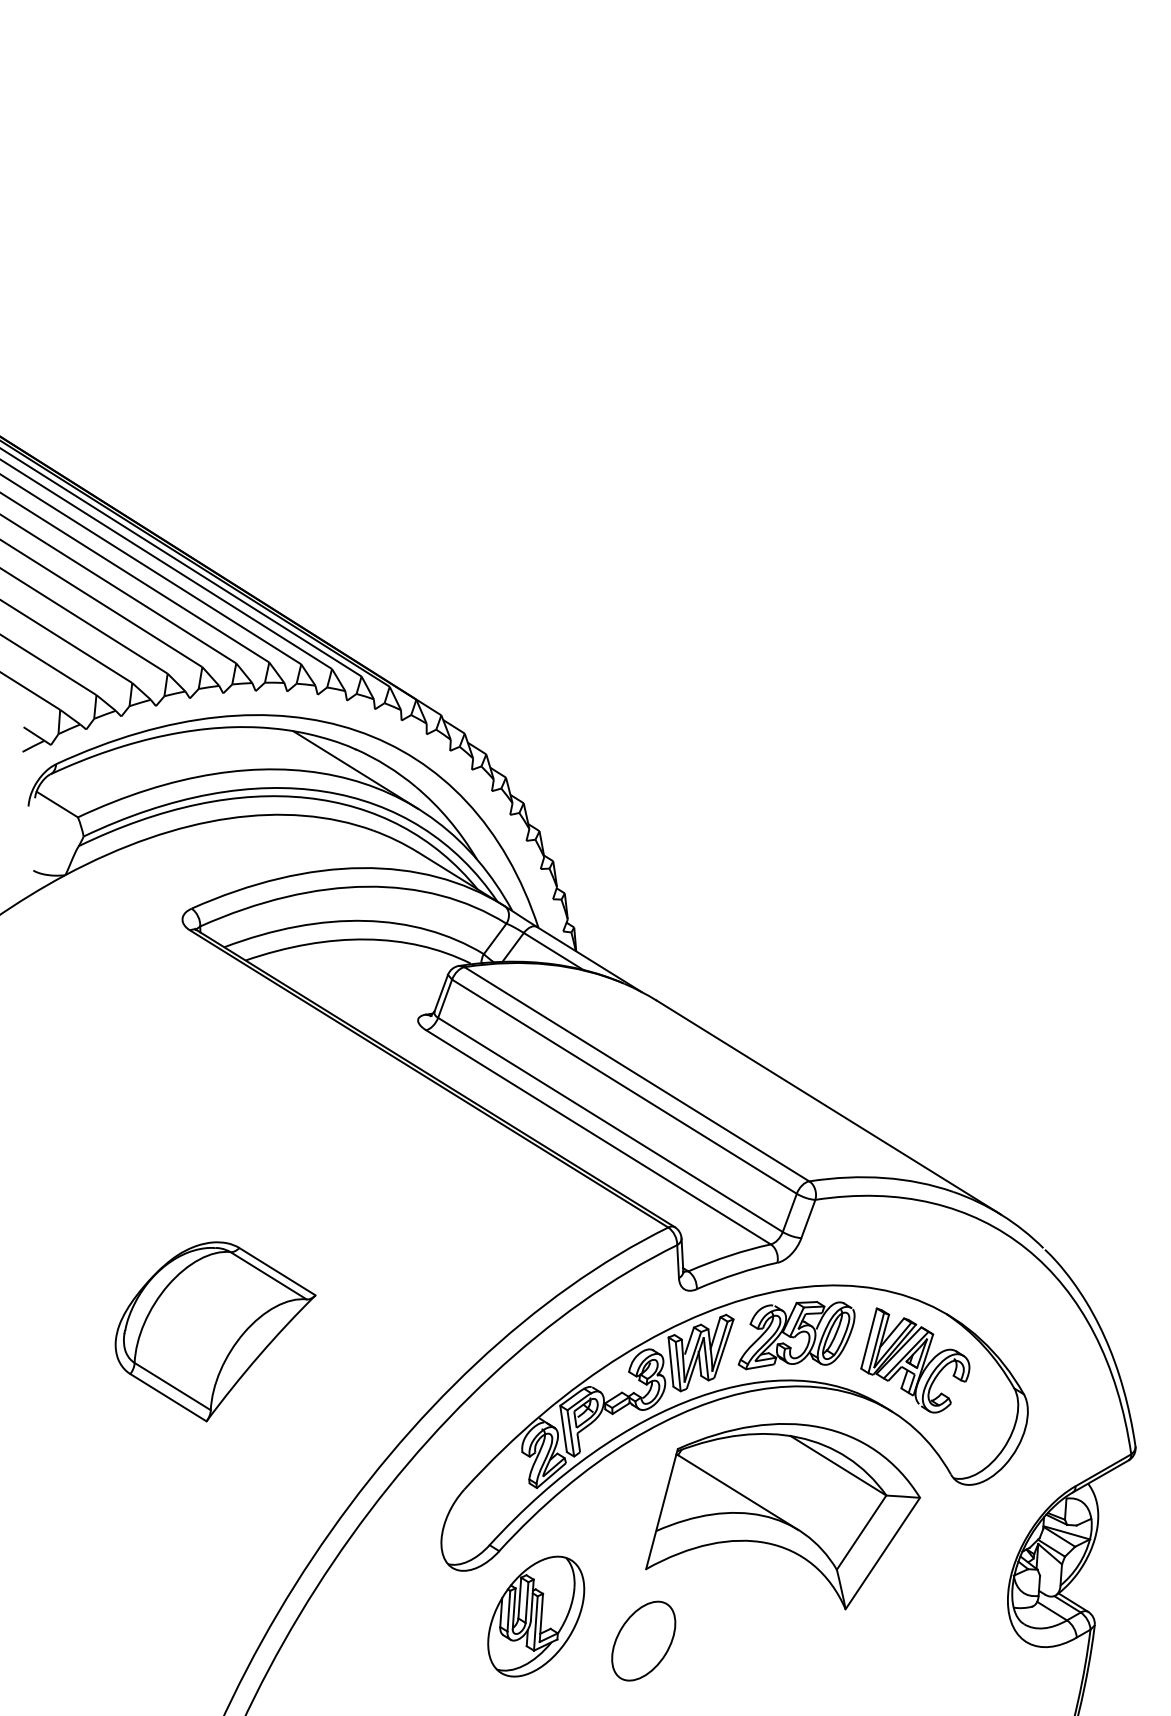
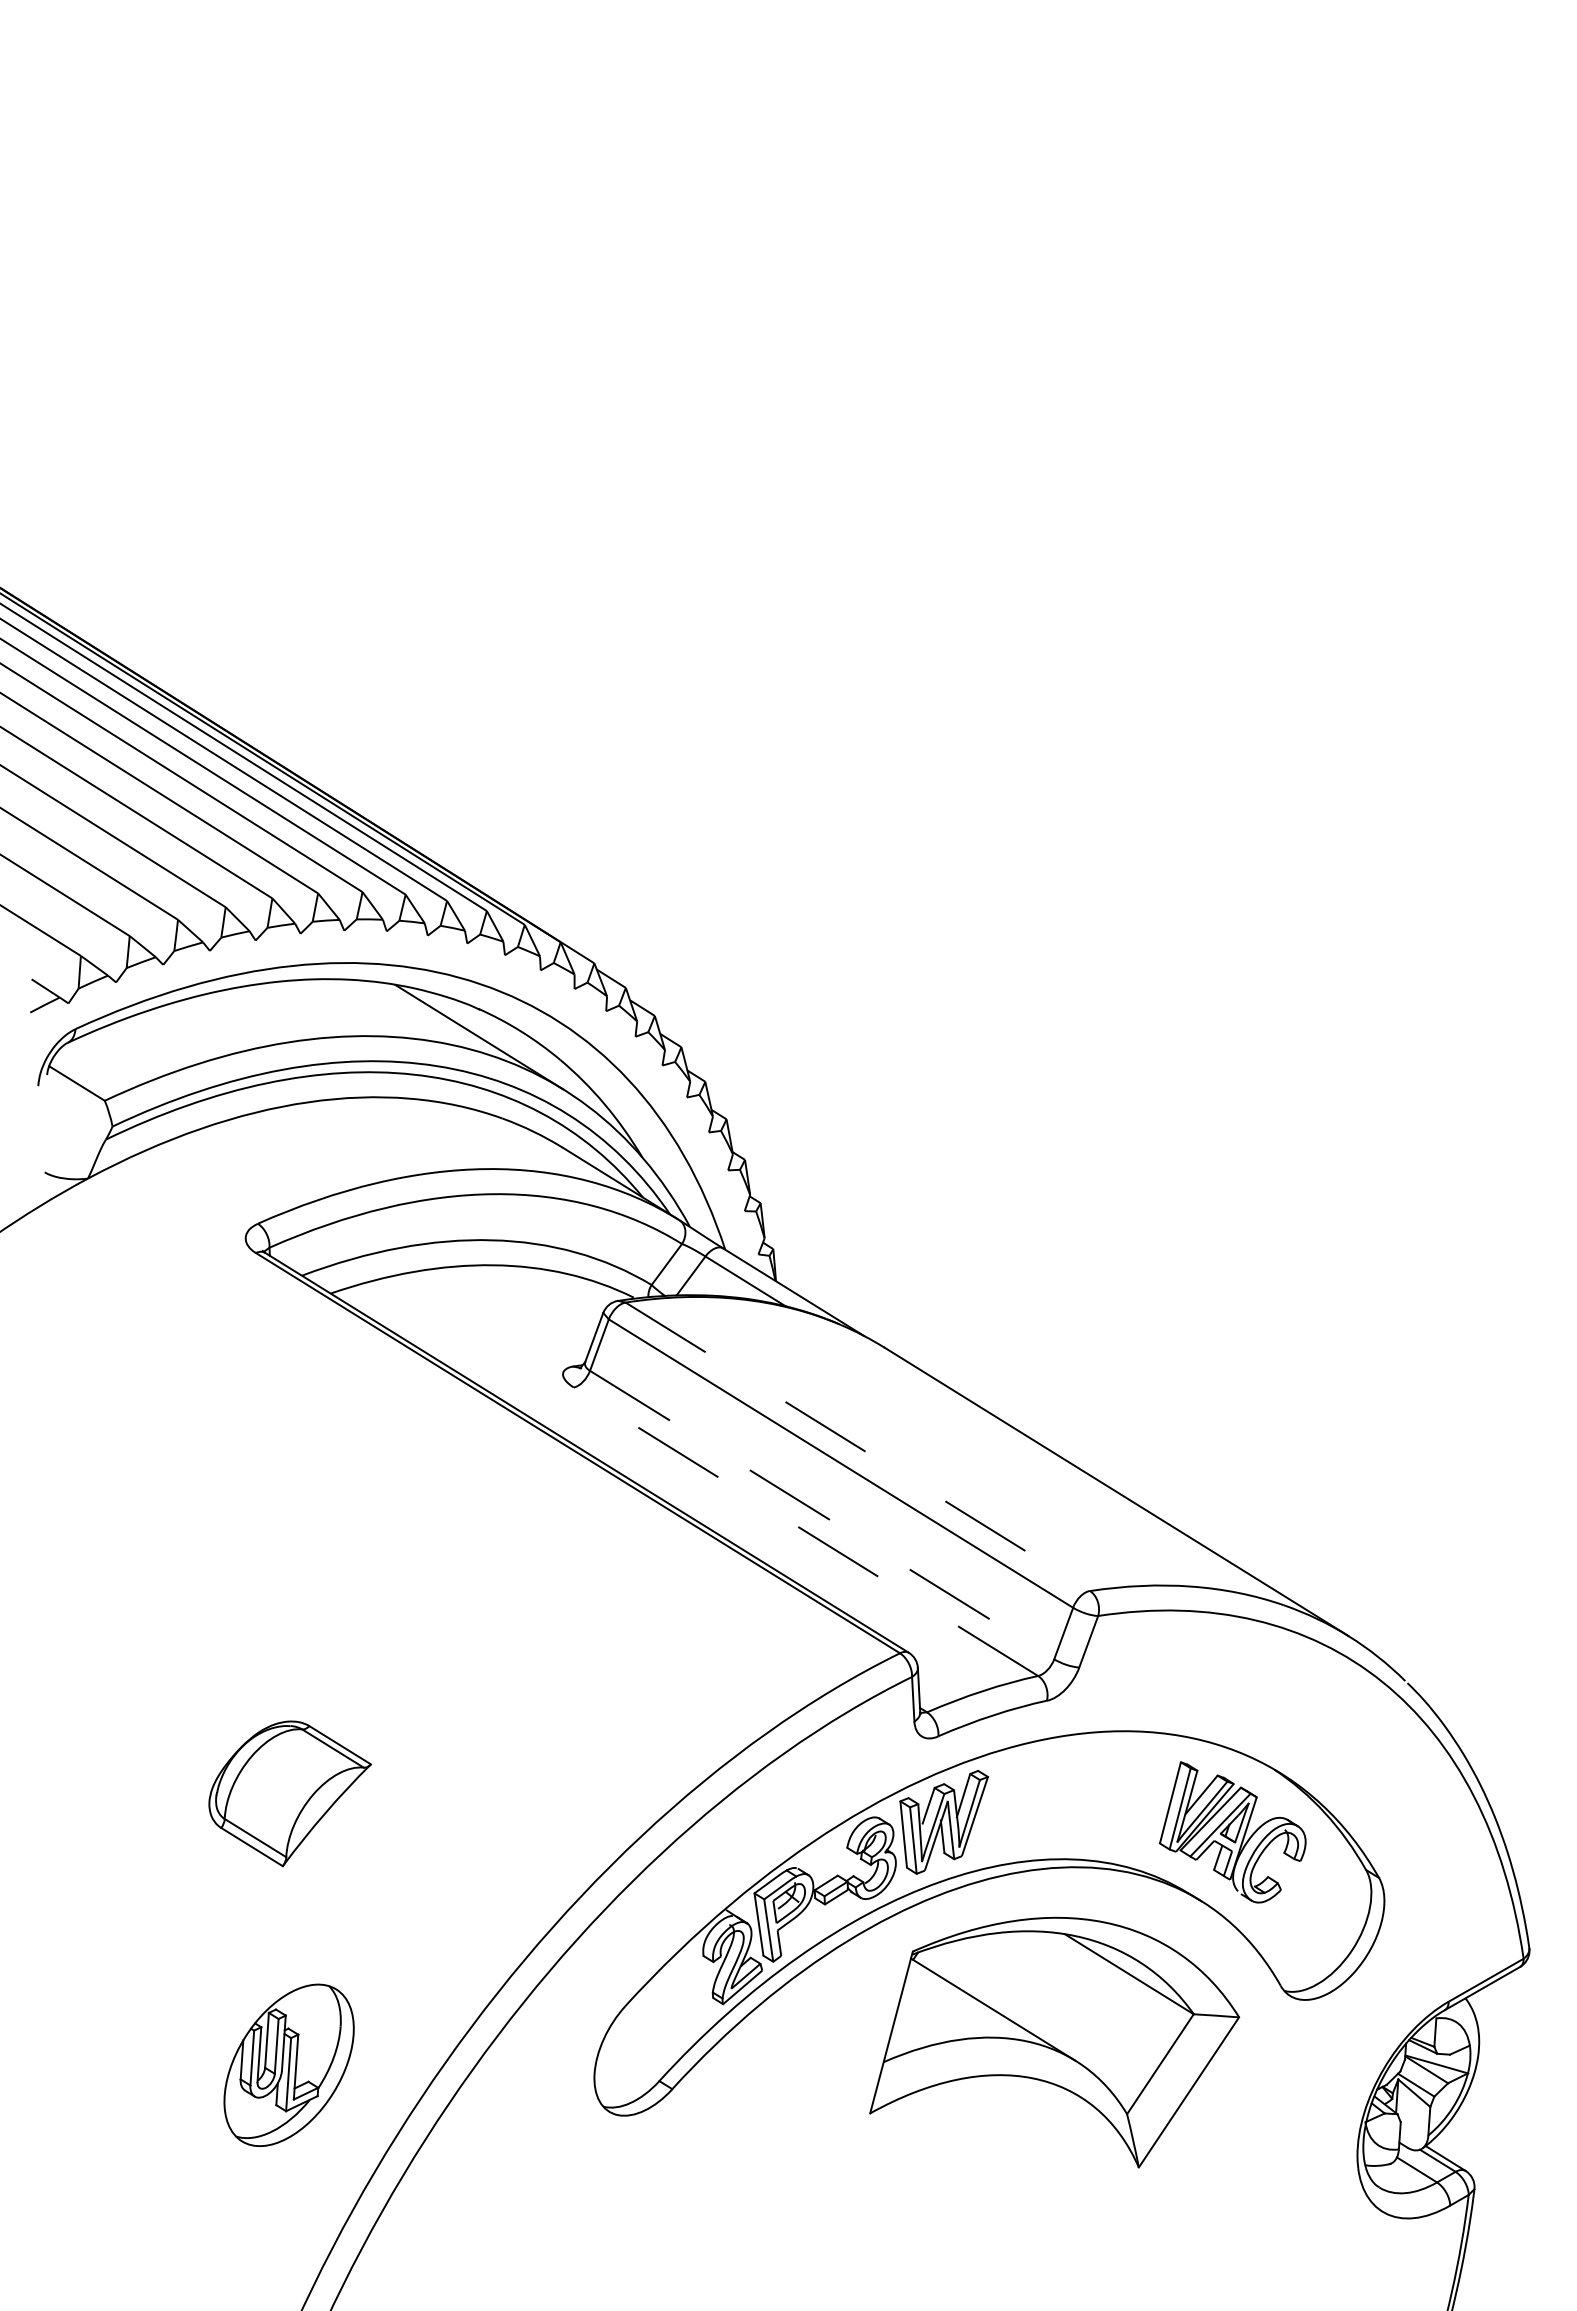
line: (637, 1074) -> (858, 1447), solid -> dashed
line: (610, 1125) -> (822, 1515), solid -> dashed
line: (598, 1137) -> (805, 1531), solid -> dashed
part: (215, 1331) -> (289, 1793), size x0.6
part: (796, 1335) -> (1072, 1798), removed
part: (535, 1616) -> (288, 2065), moved
part: (643, 1641) -> (866, 2210), removed

